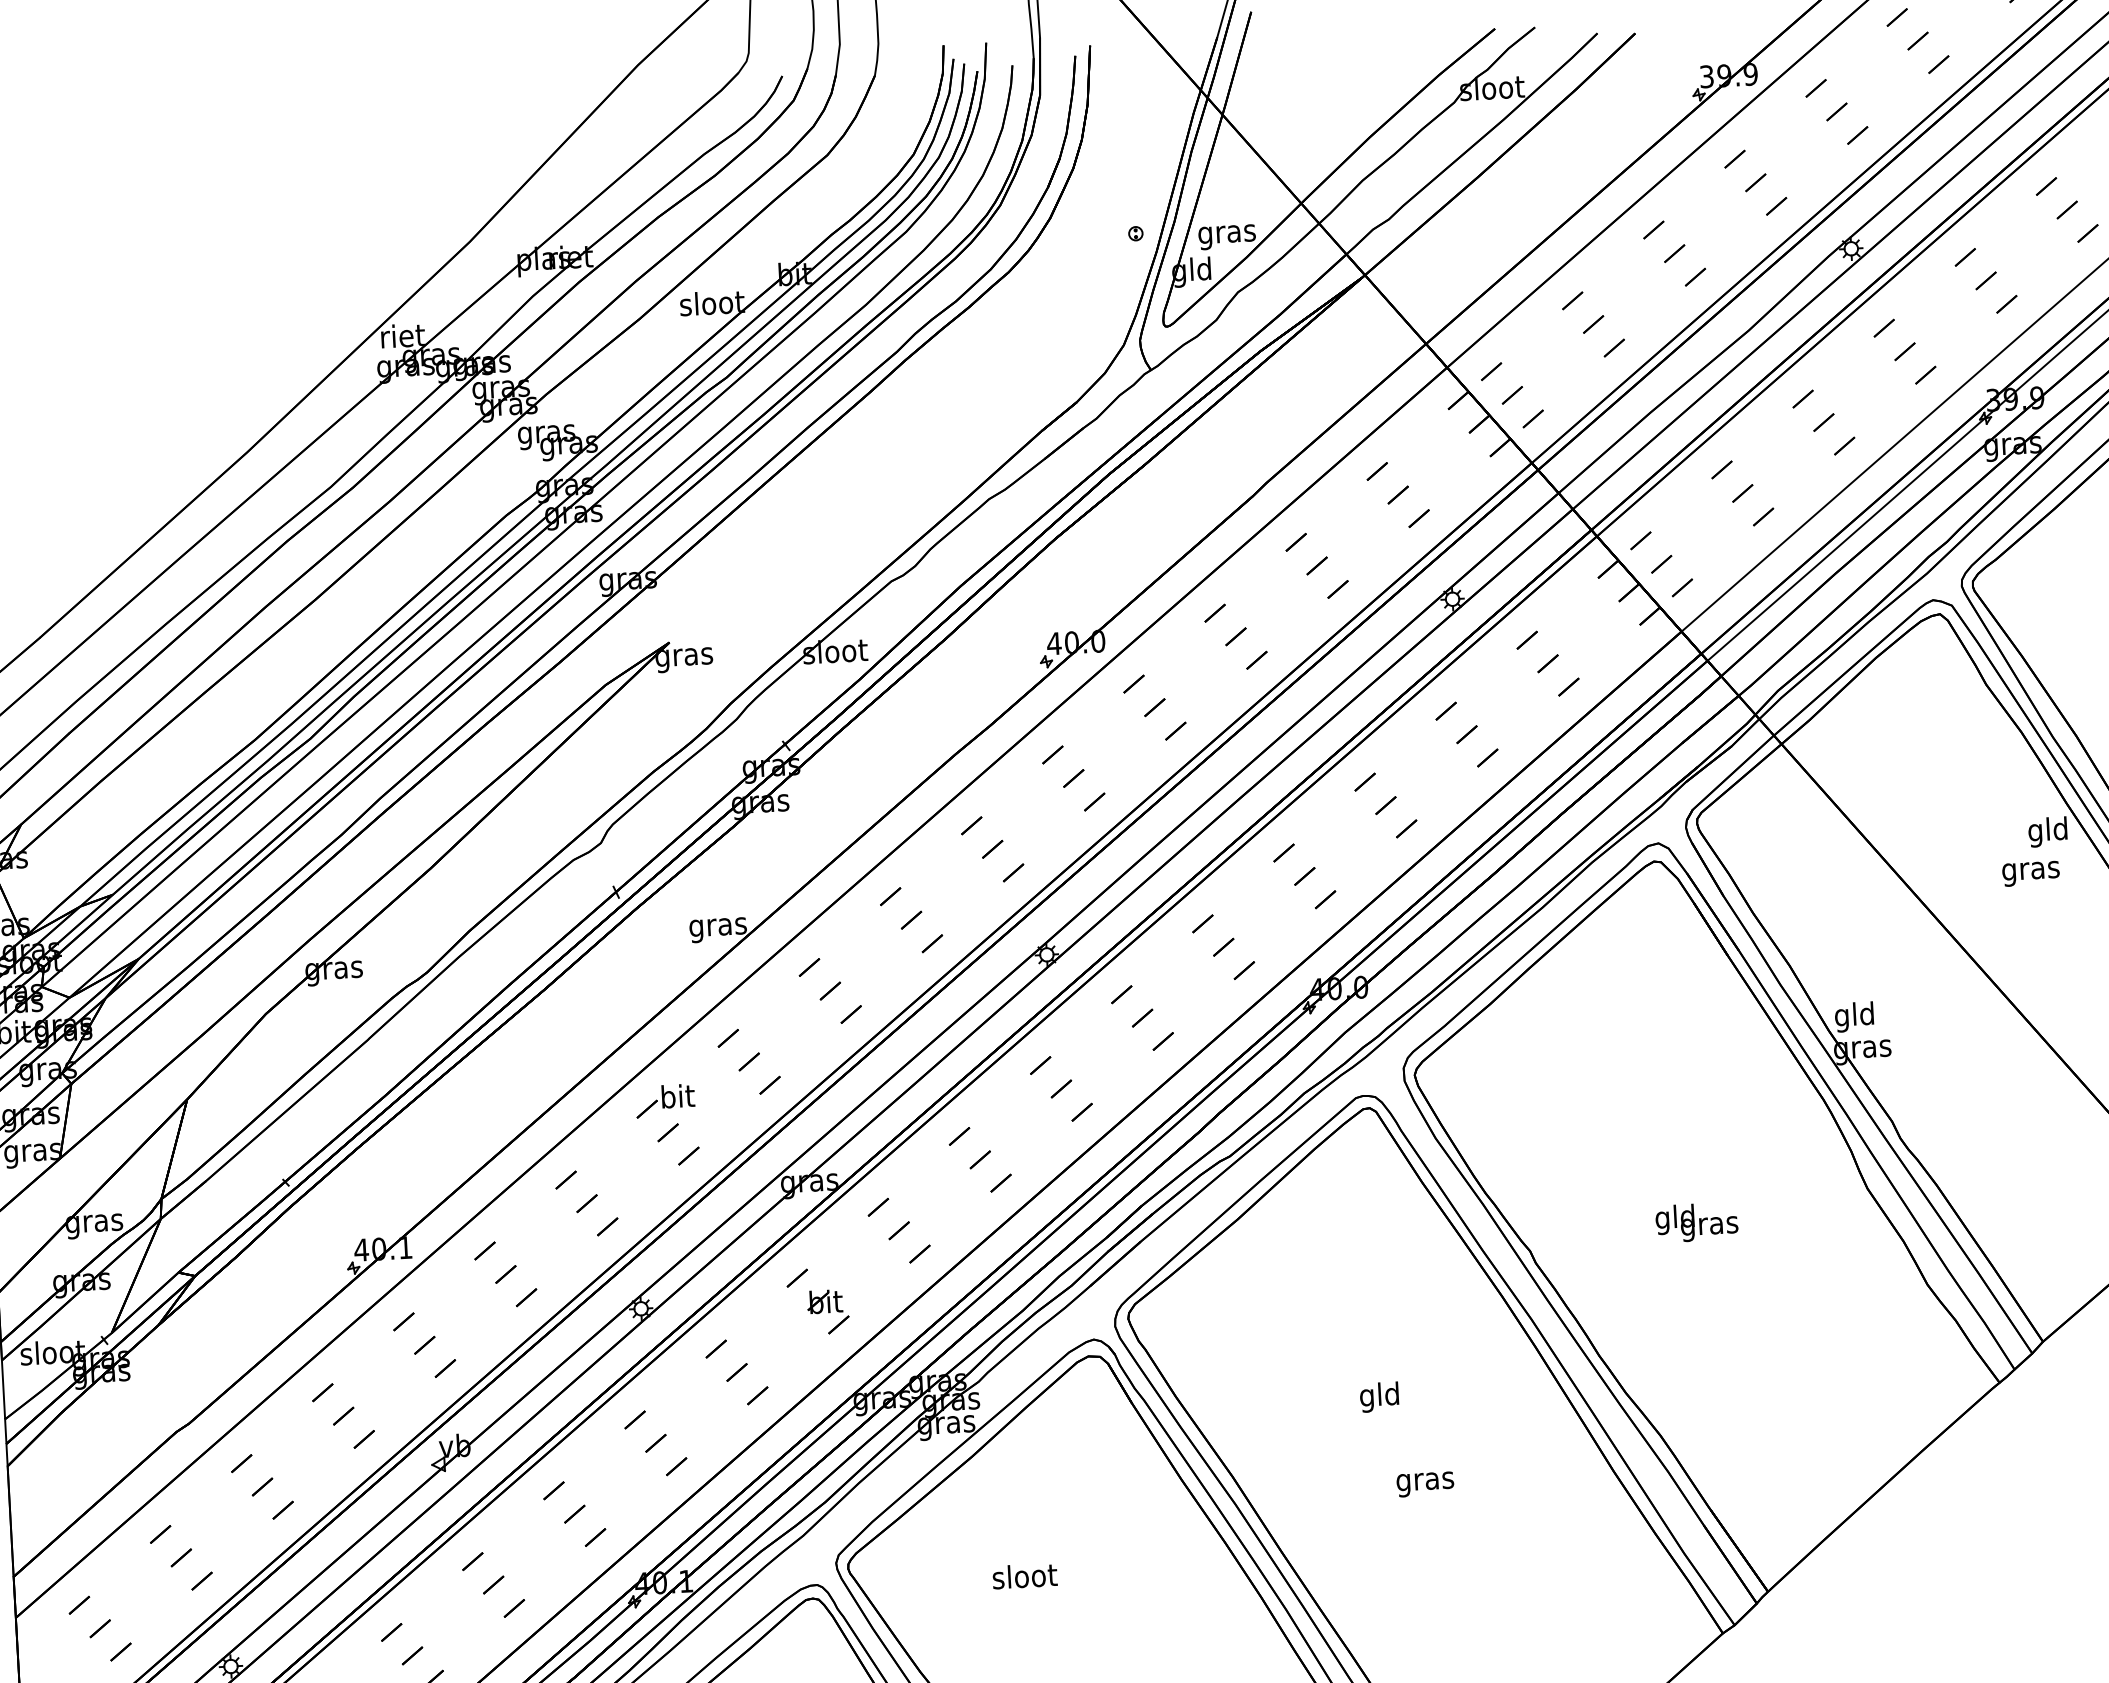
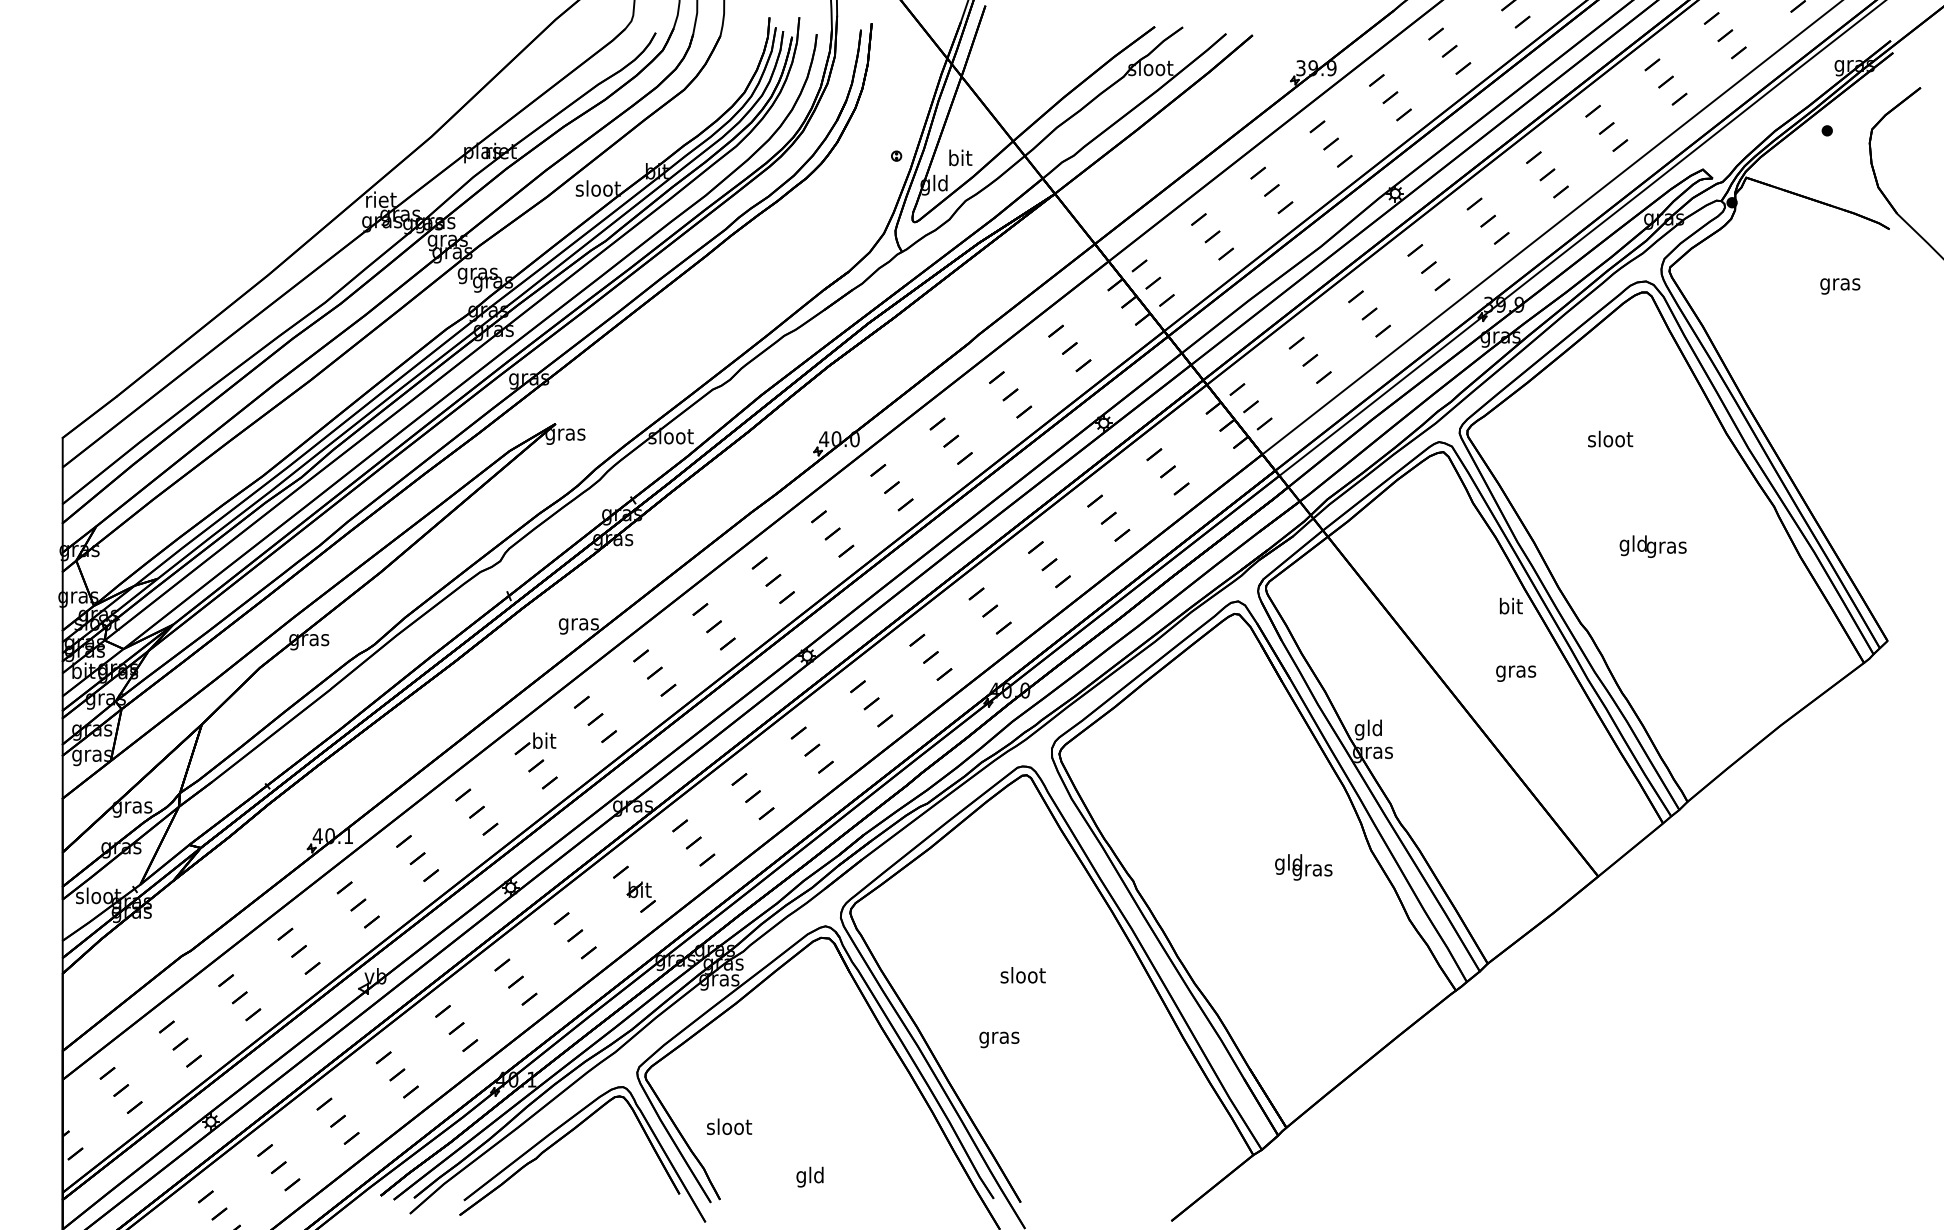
text: (1227, 233) -> (960, 159), gras -> bit
text: (2046, 831) -> (1509, 607), gld -> bit
text: (2031, 873) -> (1516, 673), moved
text: (1696, 1222) -> (1303, 867), moved
text: (1379, 1397) -> (1022, 977), gld -> sloot
text: (1425, 1483) -> (999, 1039), moved
text: (1024, 1575) -> (729, 1126), moved

